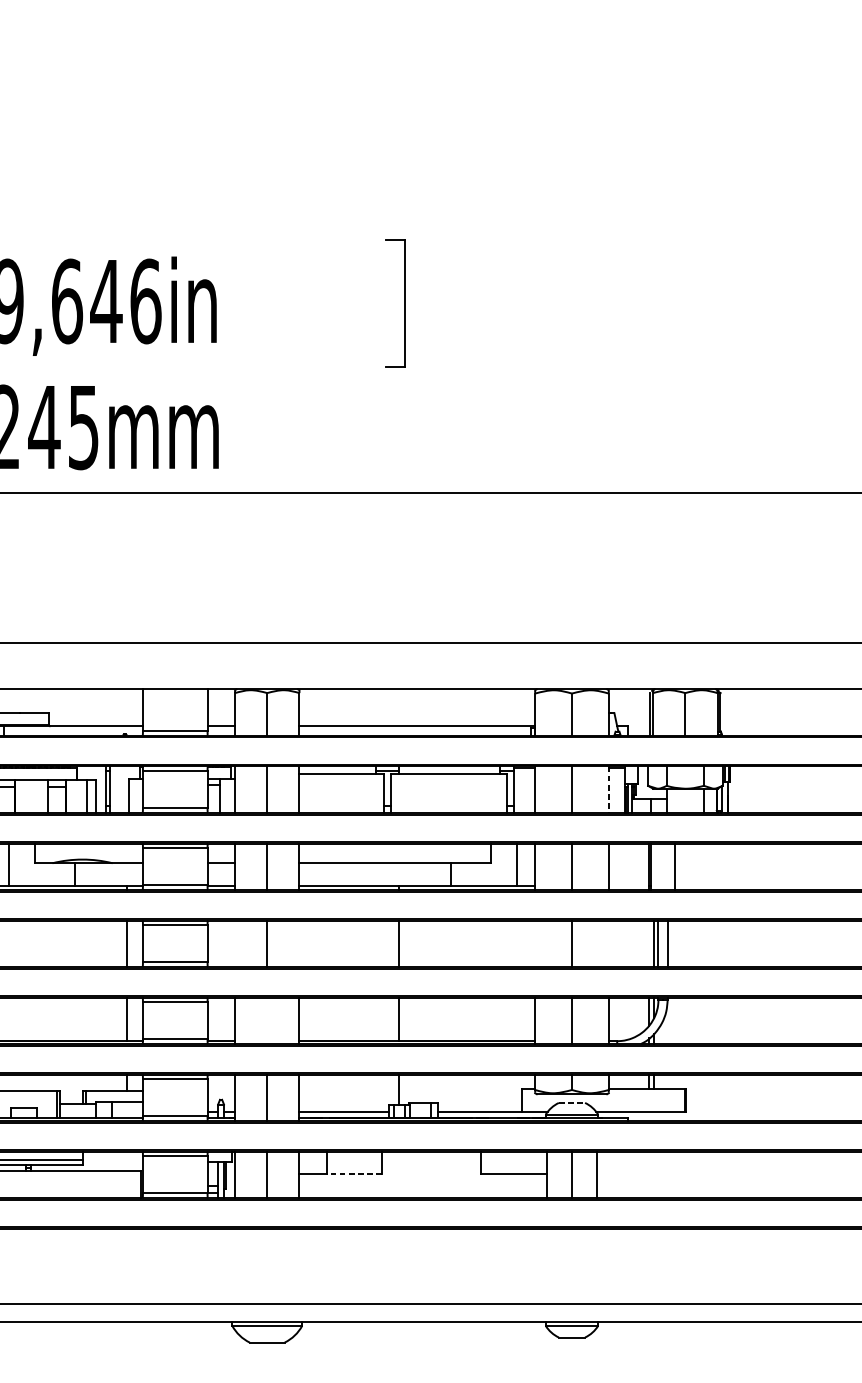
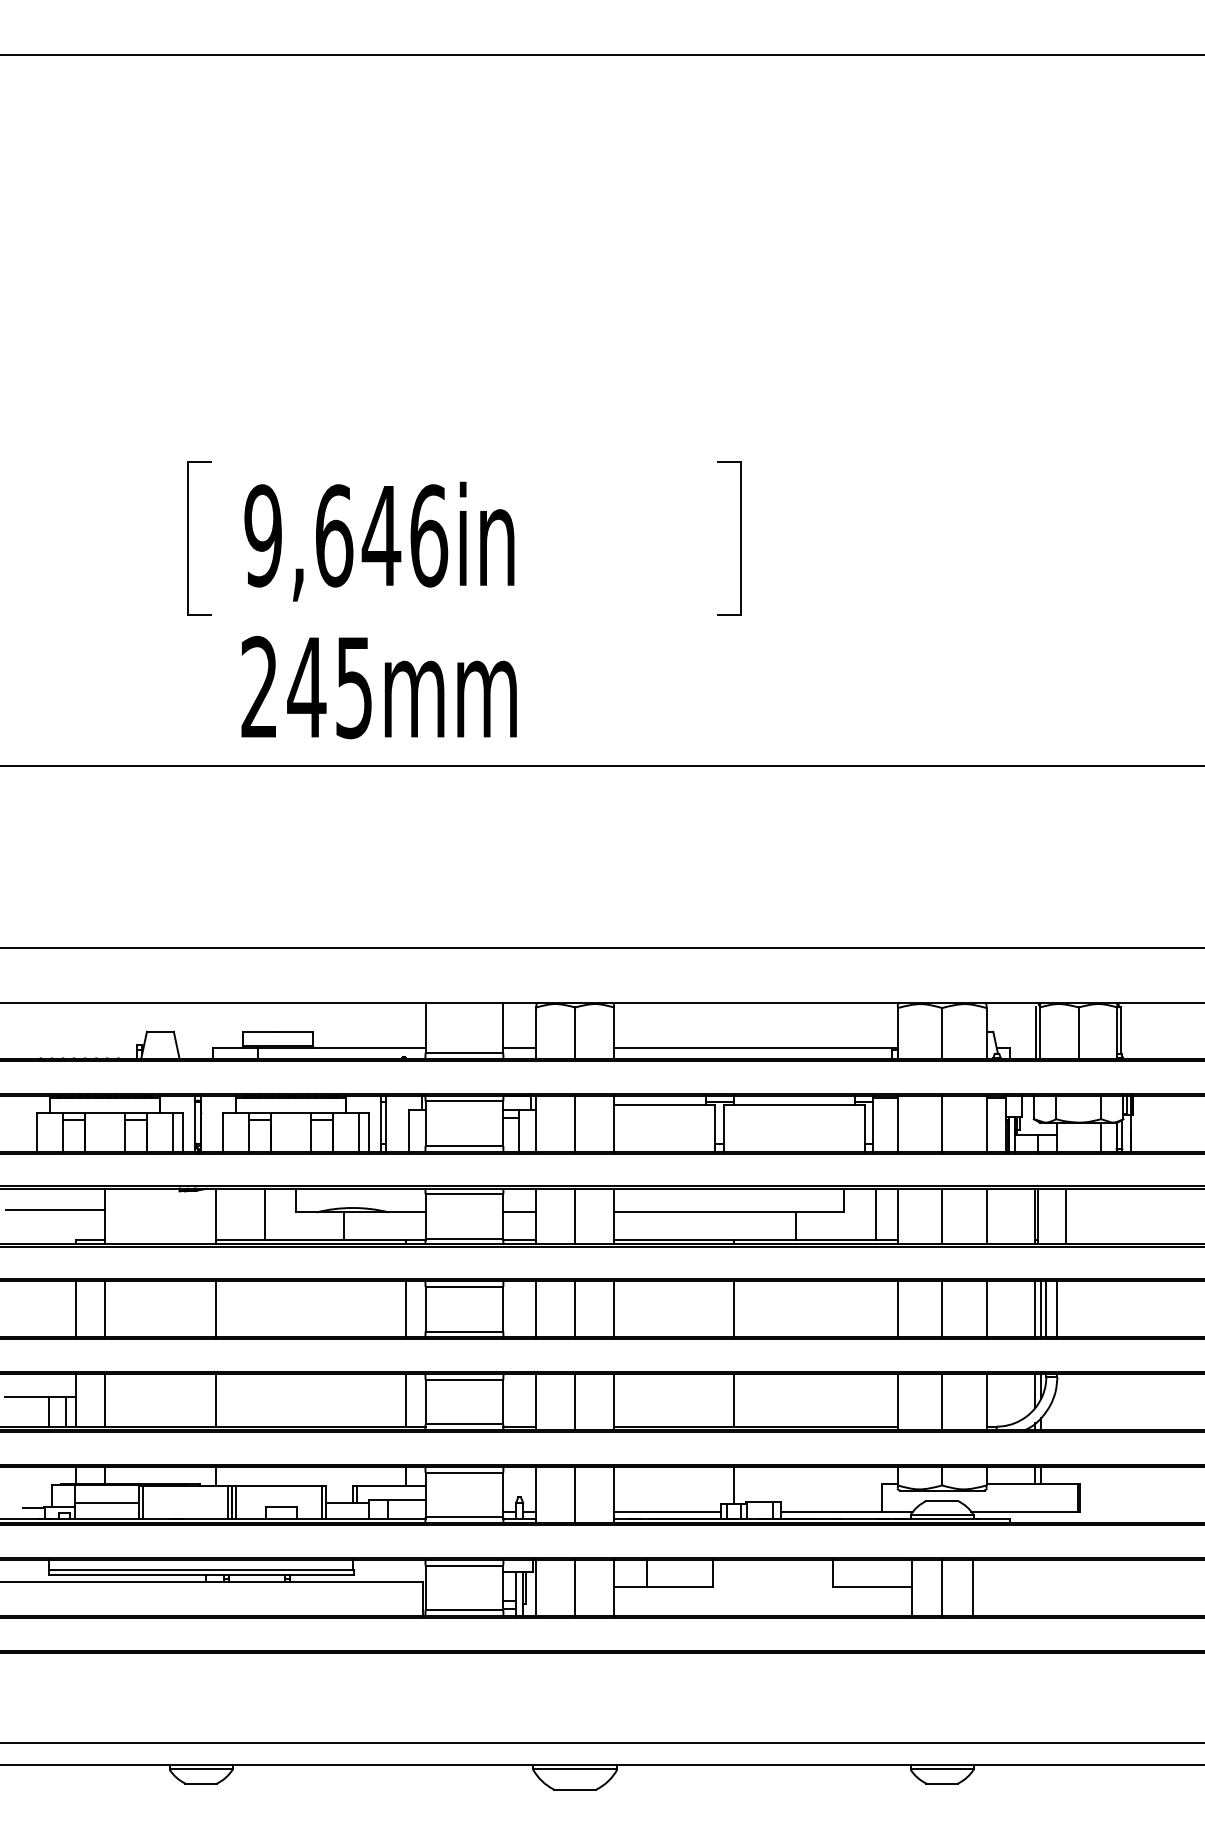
line: (608, 789) -> (986, 1123), dashed -> solid
line: (235, 943) -> (536, 1309), added
line: (299, 943) -> (614, 1309), added
line: (534, 943) -> (897, 1309), added
line: (608, 943) -> (986, 1309), added
line: (649, 943) -> (1035, 1309), added
line: (267, 1020) -> (575, 1401), added
line: (572, 1103) -> (942, 1501), dashed -> solid
line: (353, 1173) -> (679, 1586), dashed -> solid

